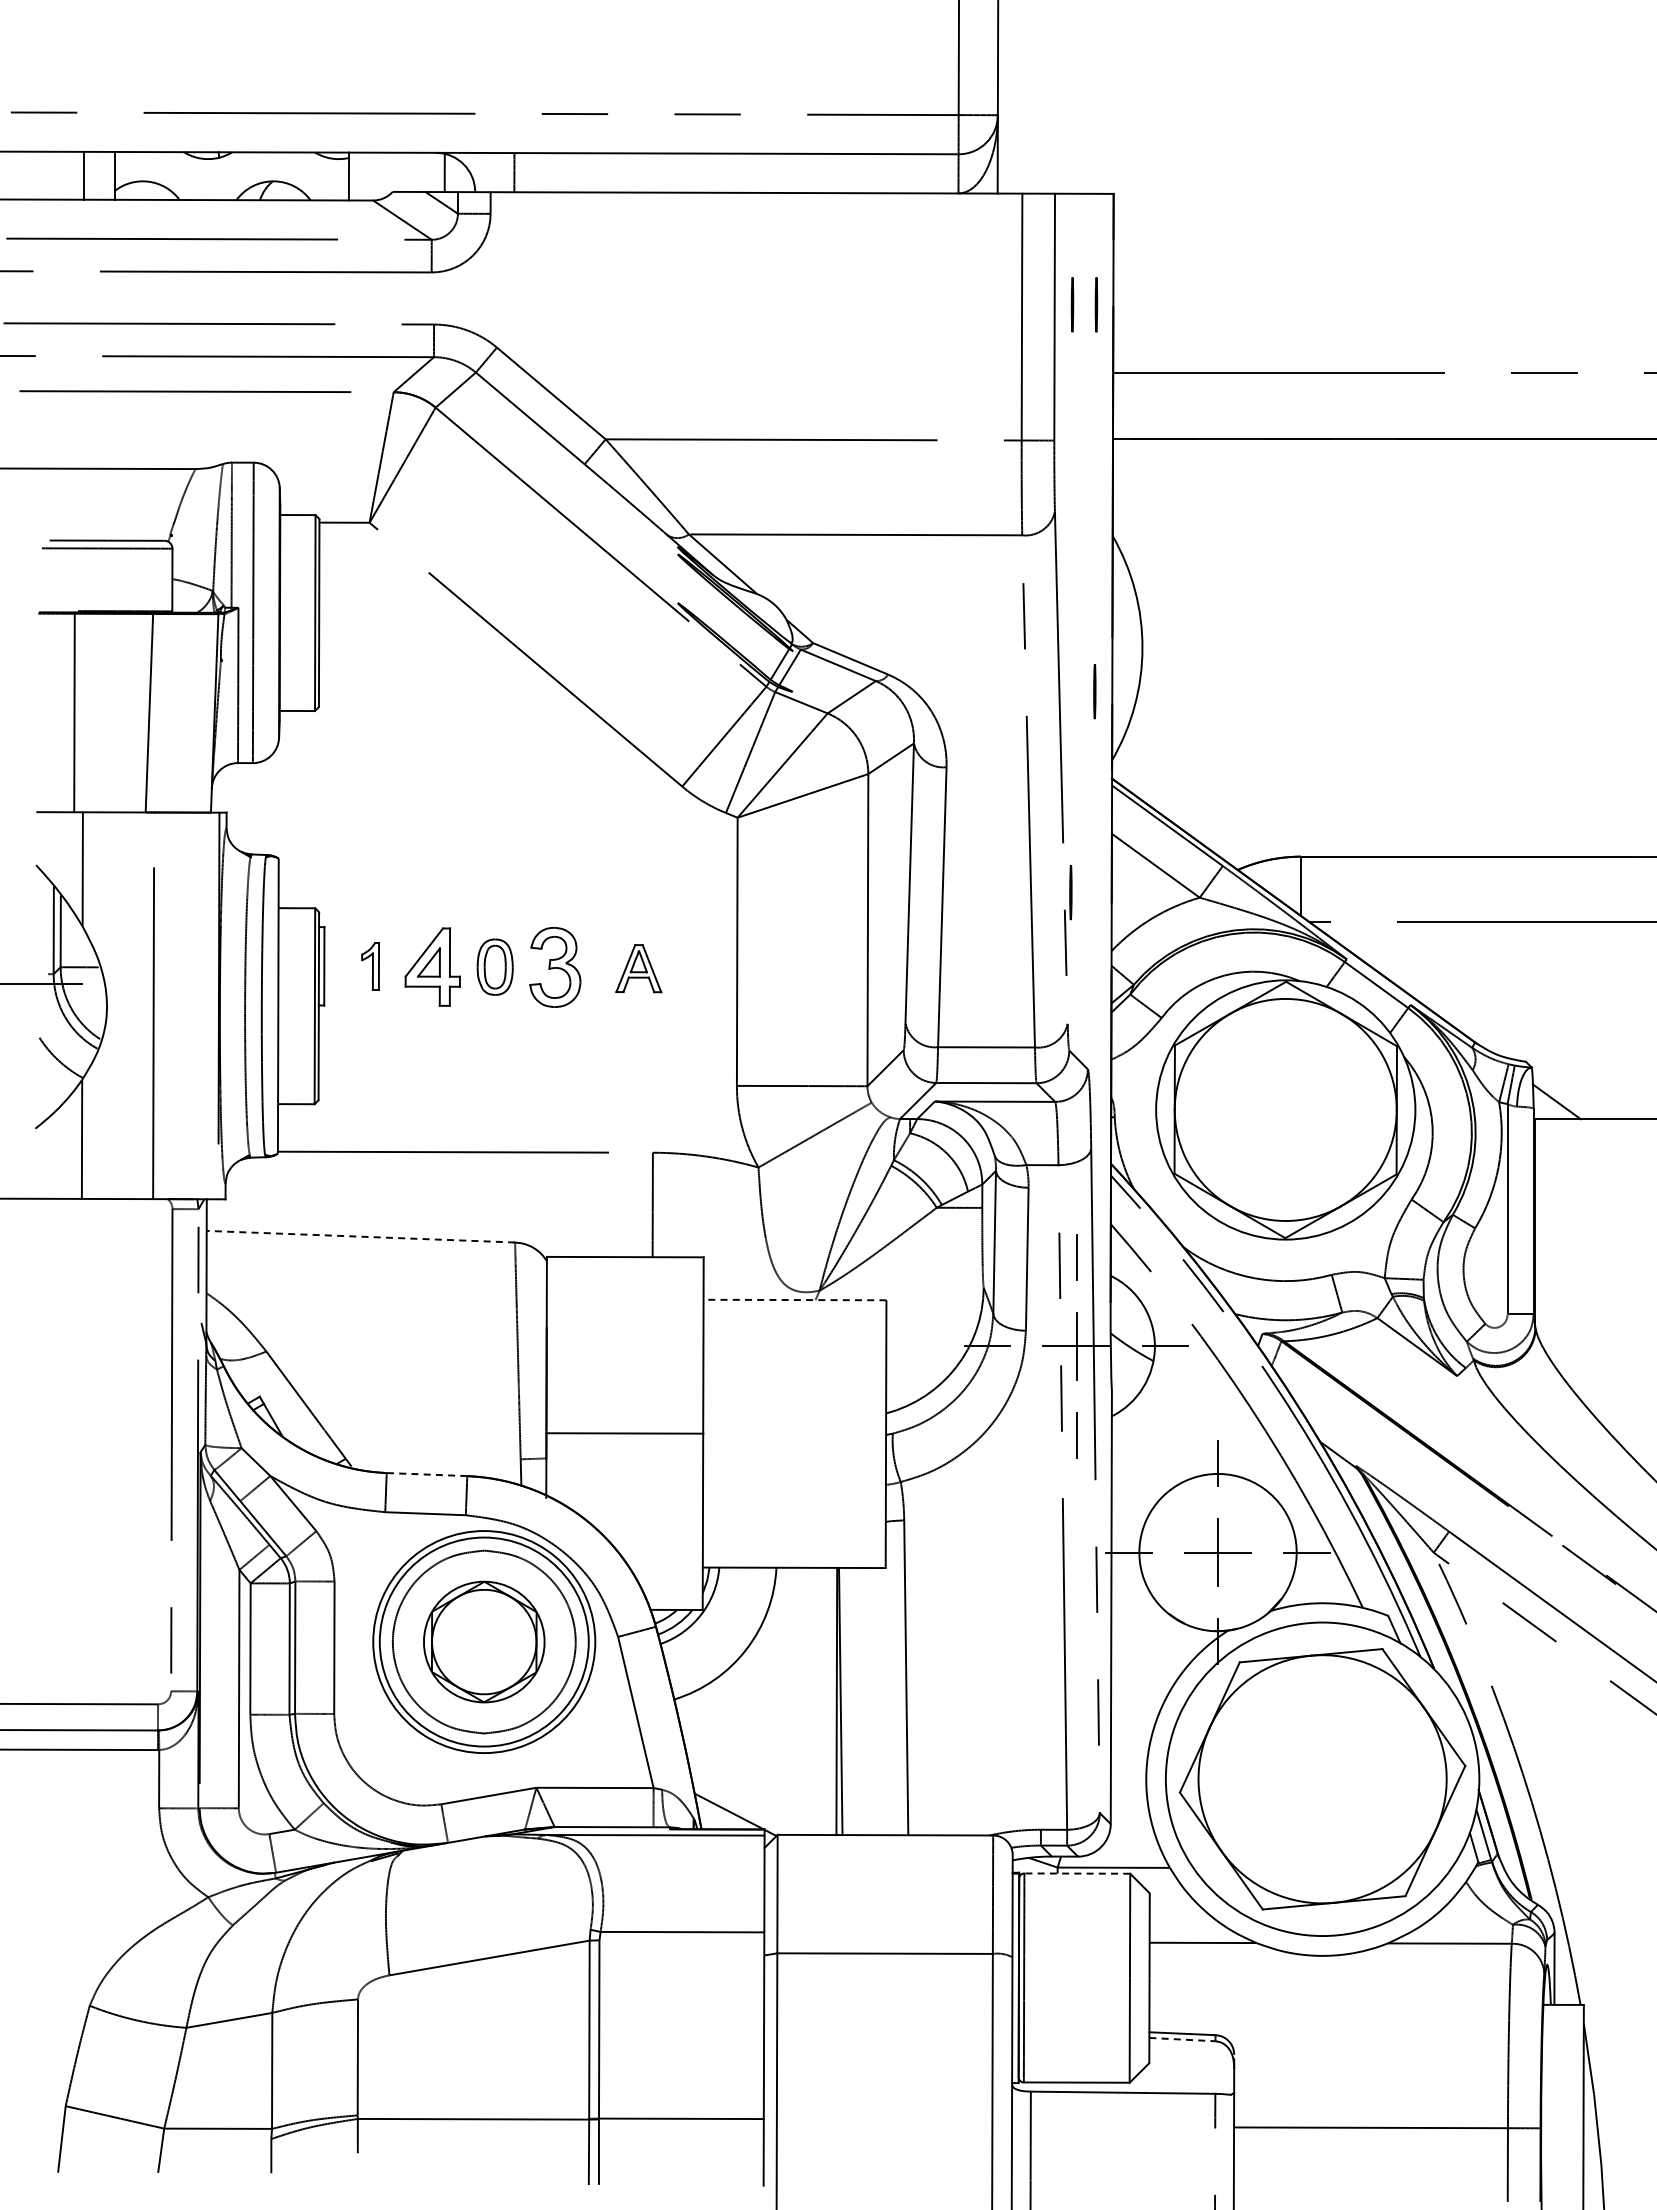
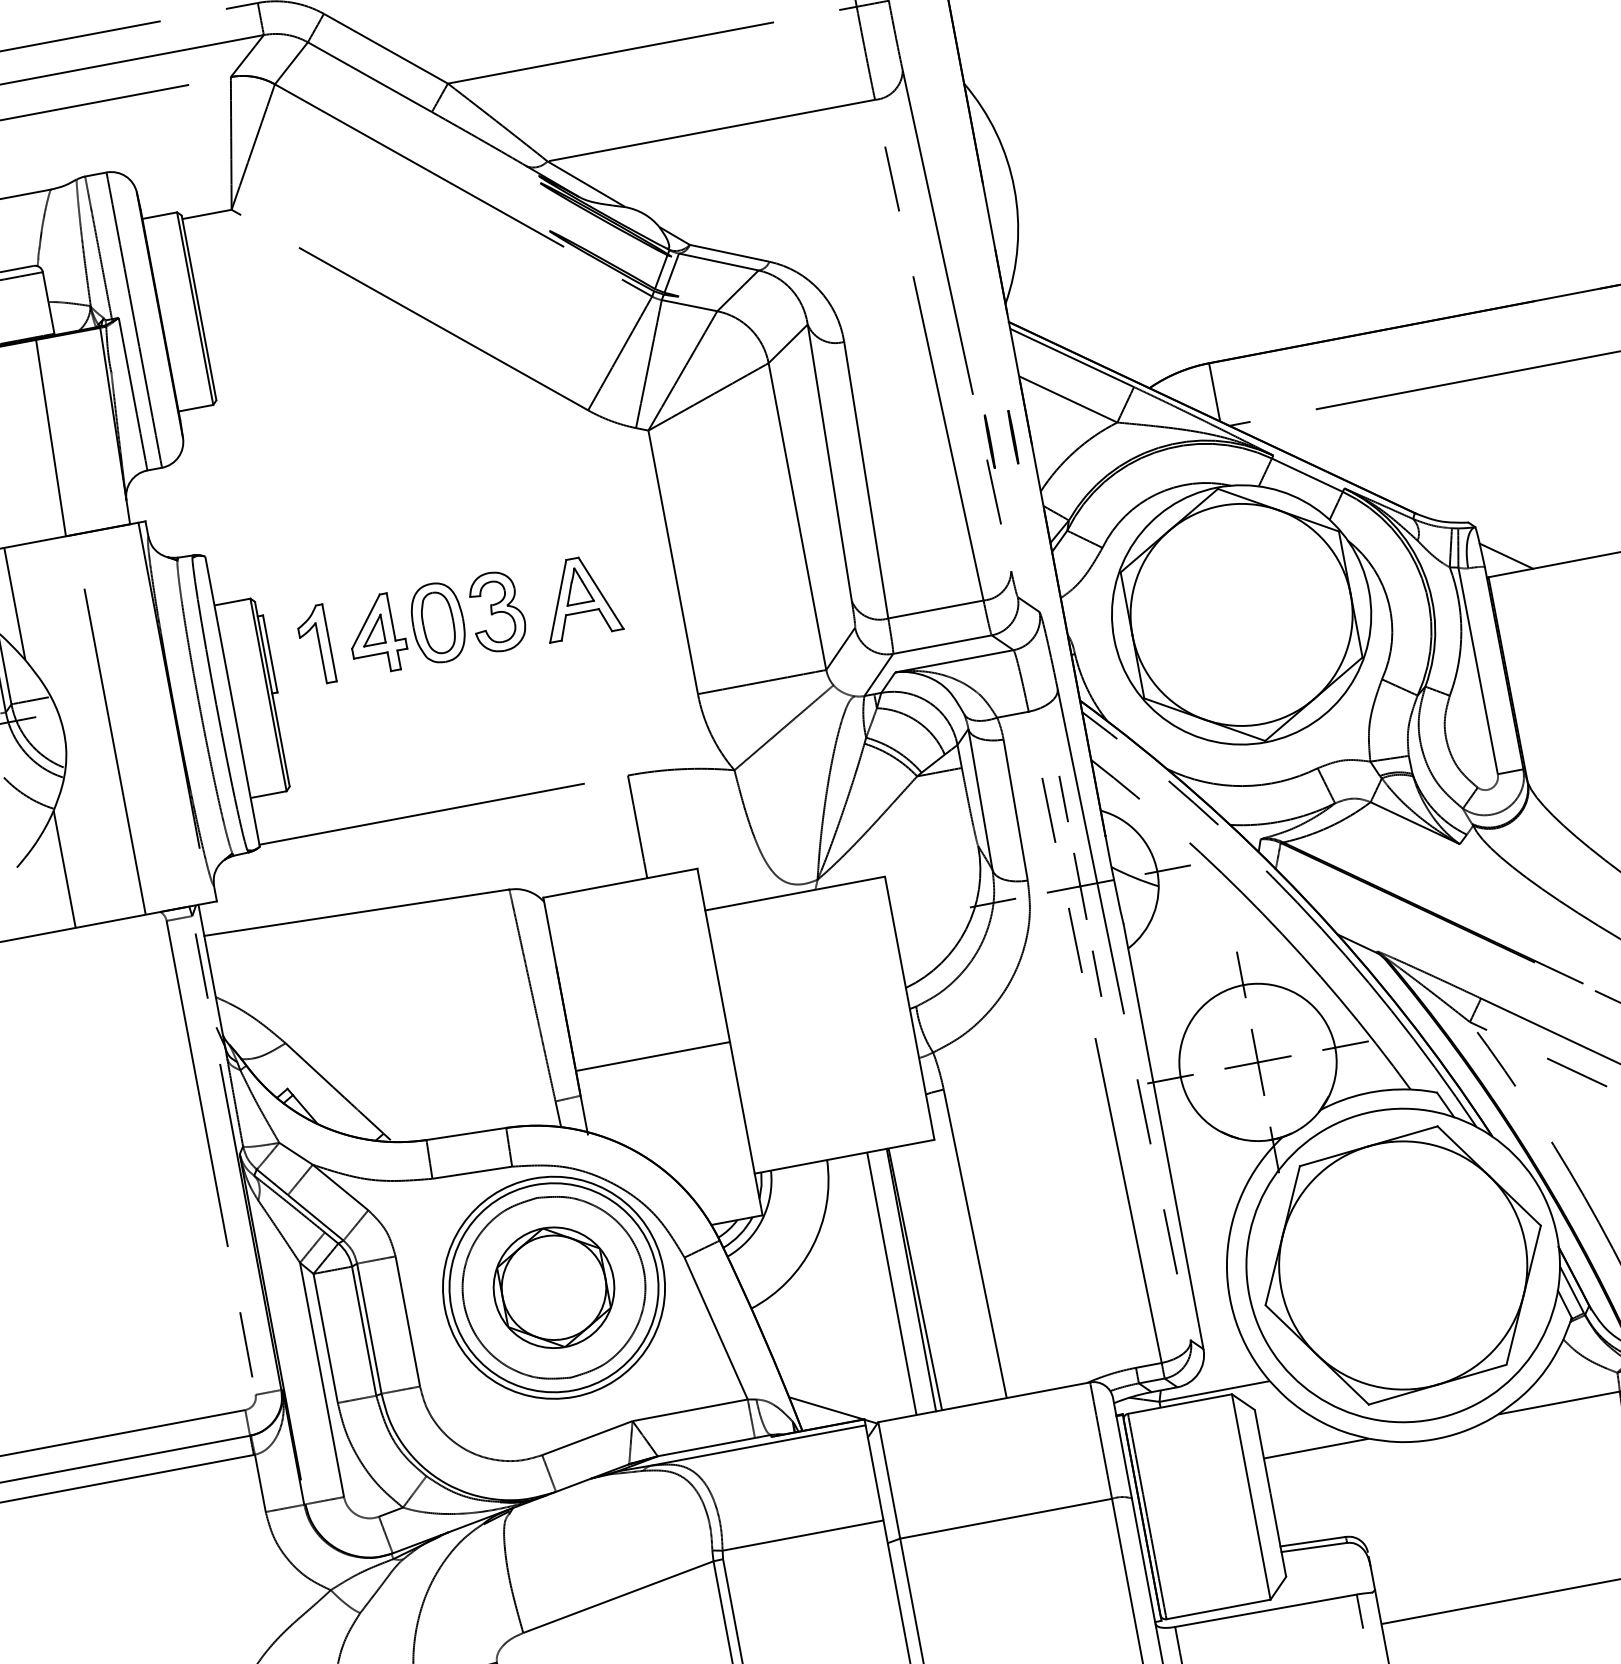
line: (1094, 691) -> (1012, 437), moved
part: (370, 966) -> (315, 645), size x1.67
part: (495, 966) -> (438, 622), size x1.43
part: (638, 968) -> (579, 597), size x1.67
line: (360, 1236) -> (356, 912), dashed -> solid
line: (794, 1300) -> (794, 894), dashed -> solid
line: (426, 1474) -> (465, 1134), dashed -> solid
line: (816, 1700) -> (891, 1282), added
line: (1077, 1873) -> (1180, 1403), dashed -> solid
line: (1182, 2039) -> (1314, 1547), dashed -> solid

